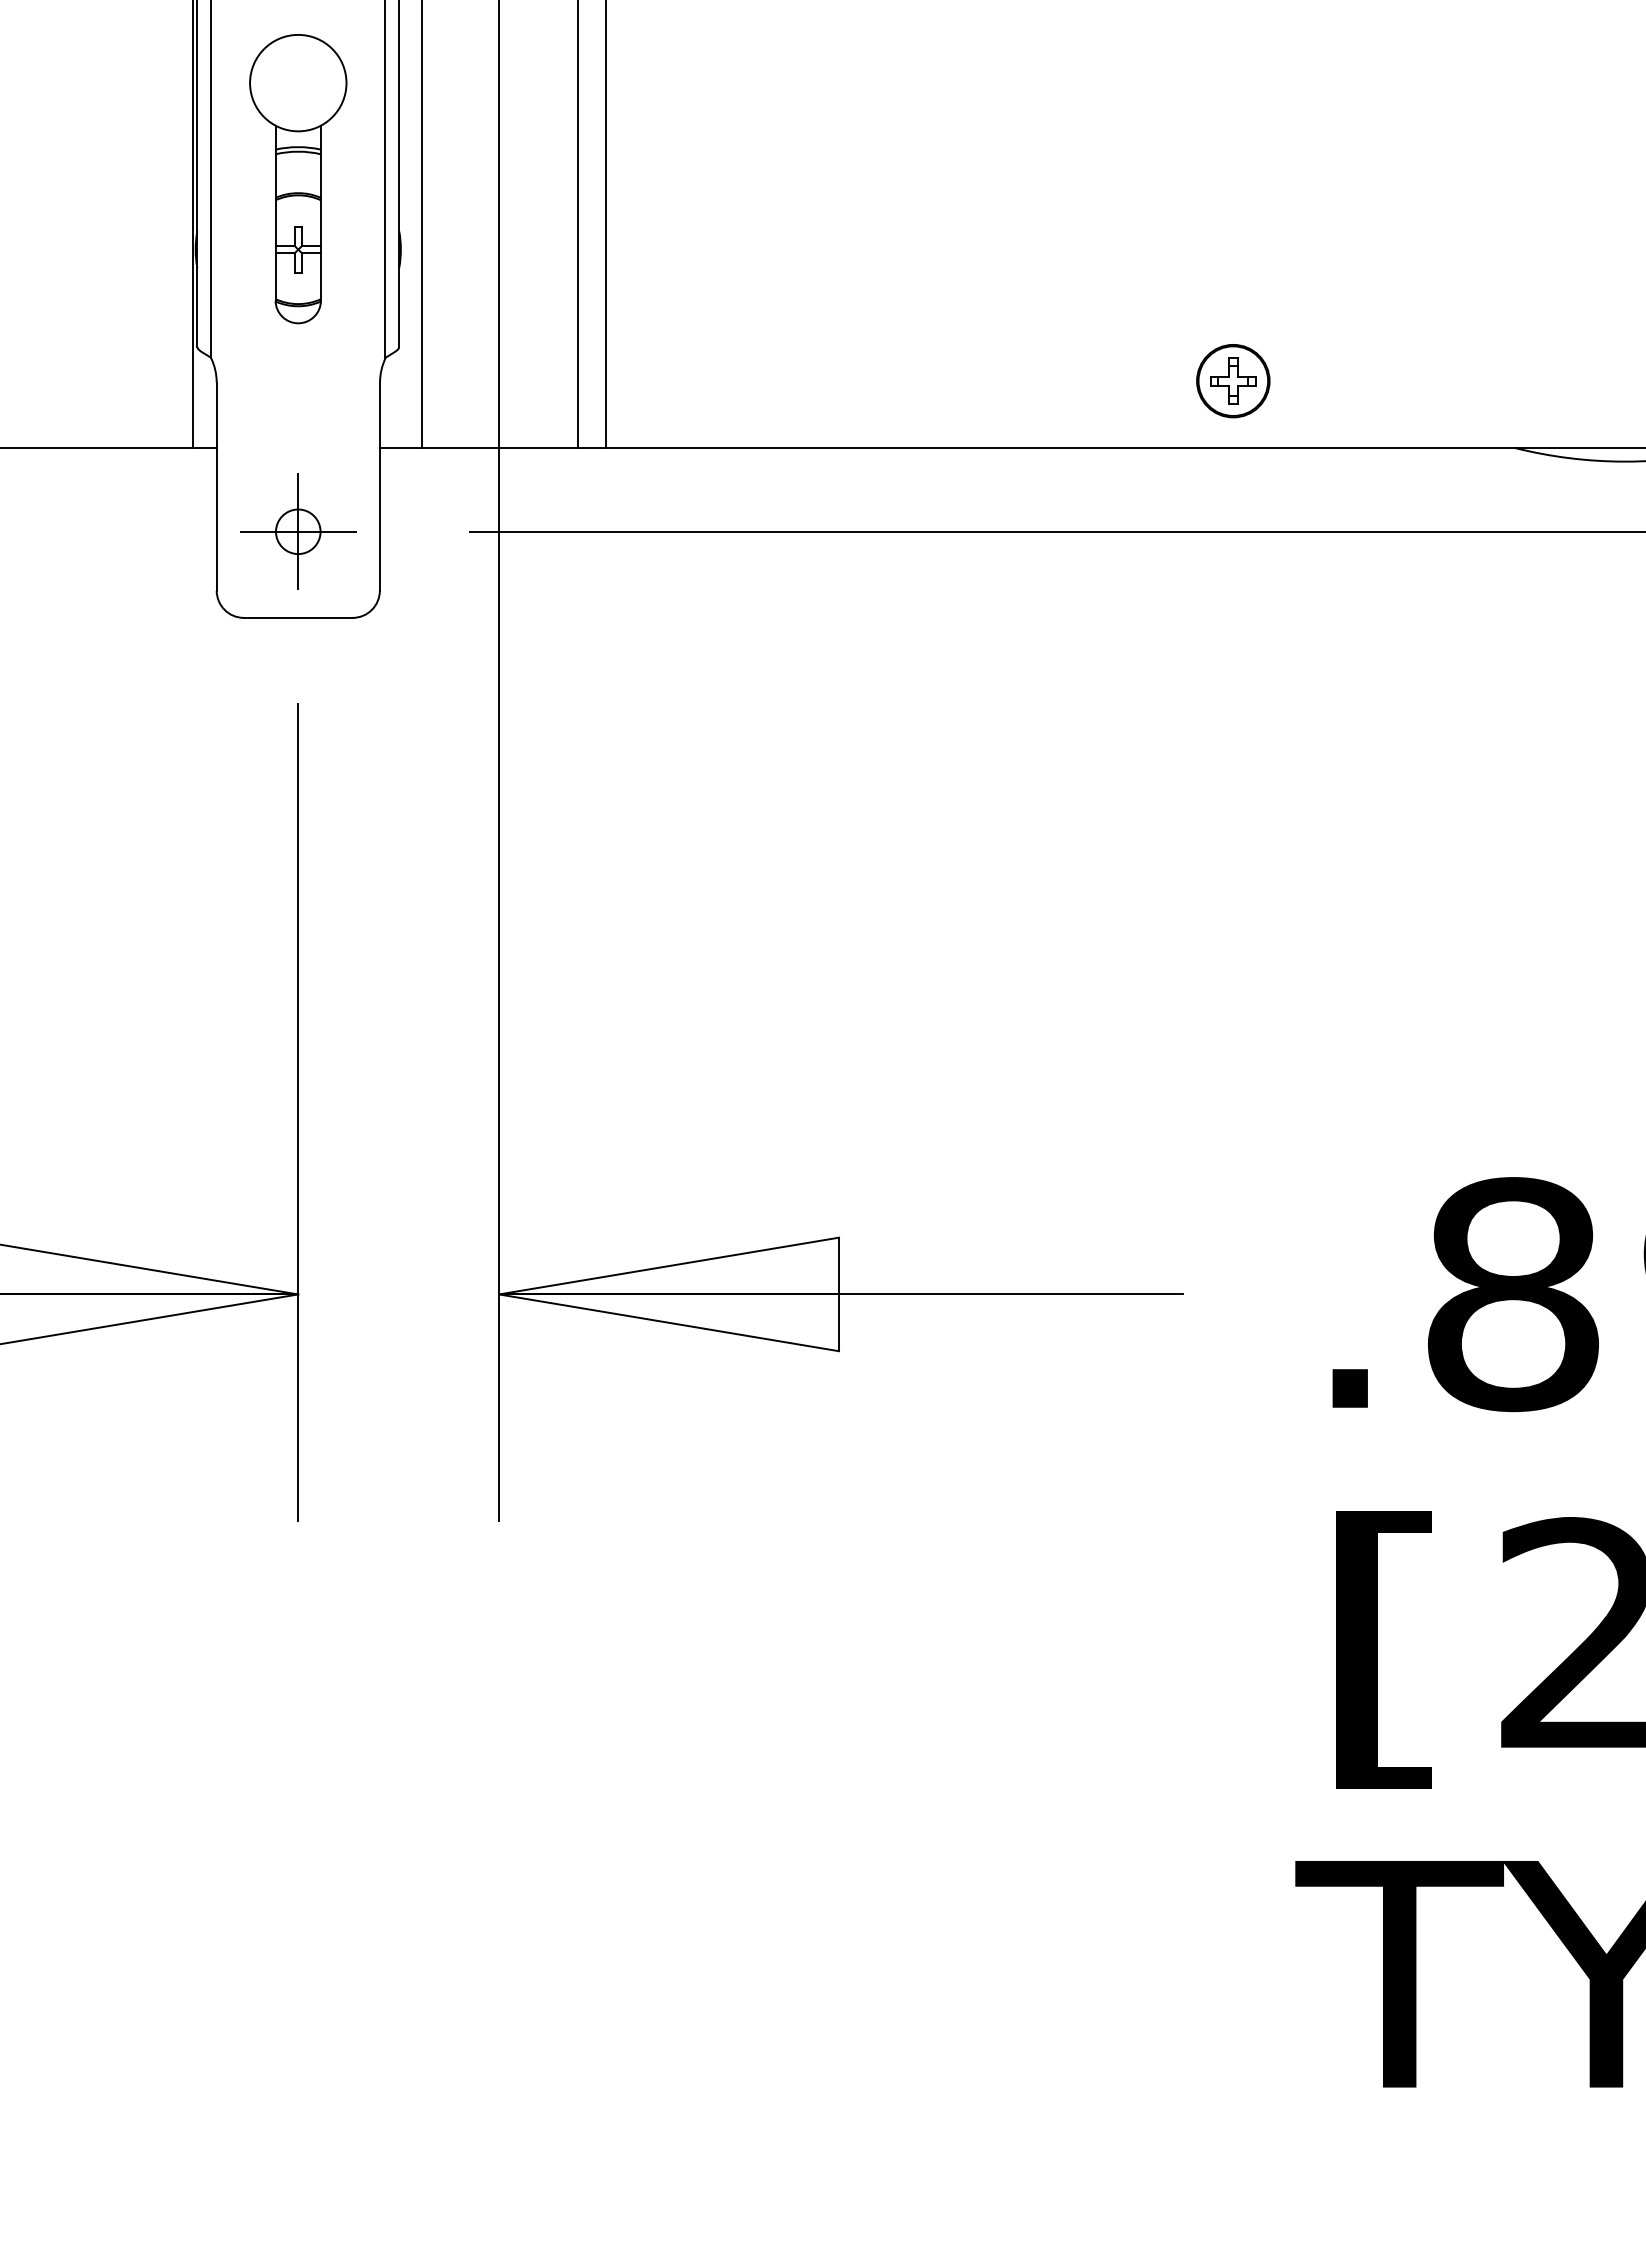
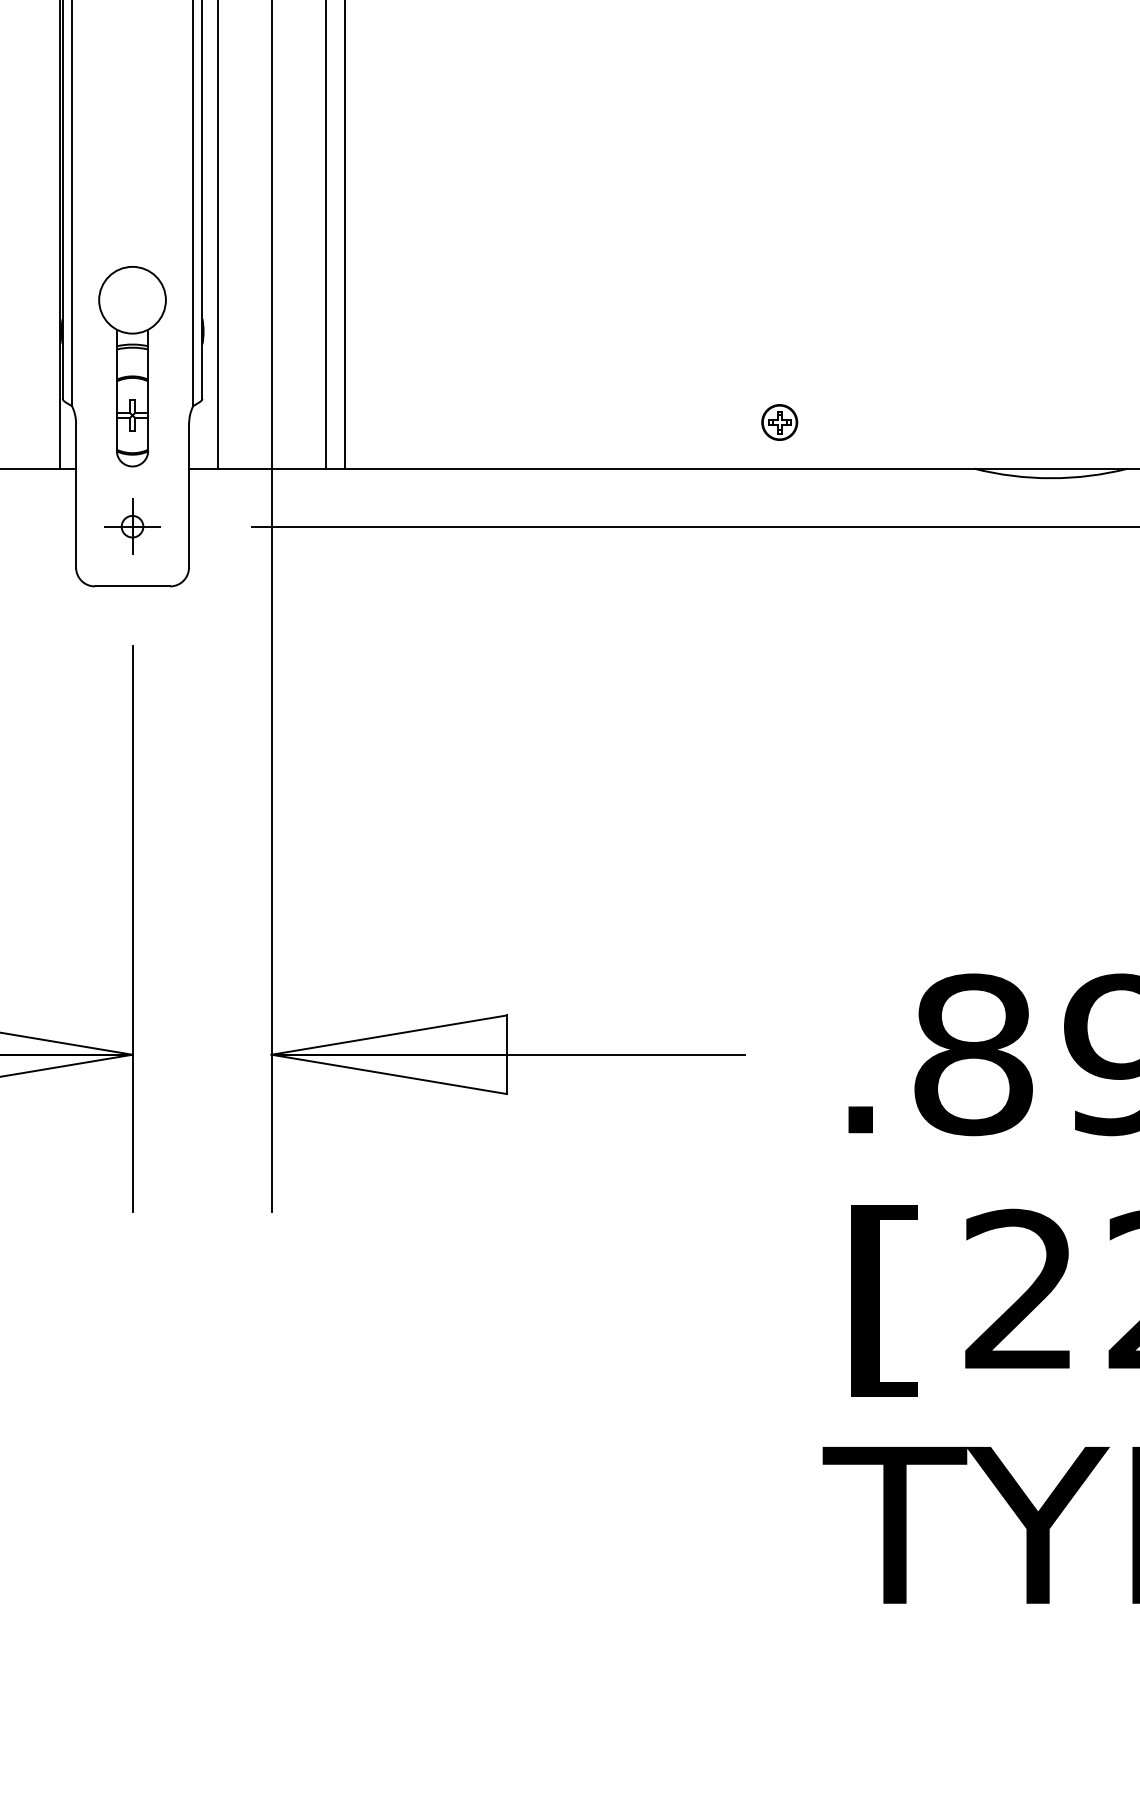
part: (298, 178) -> (132, 366), moved
part: (1232, 381) -> (779, 422), size x0.7
part: (298, 531) -> (132, 526), size x0.7

